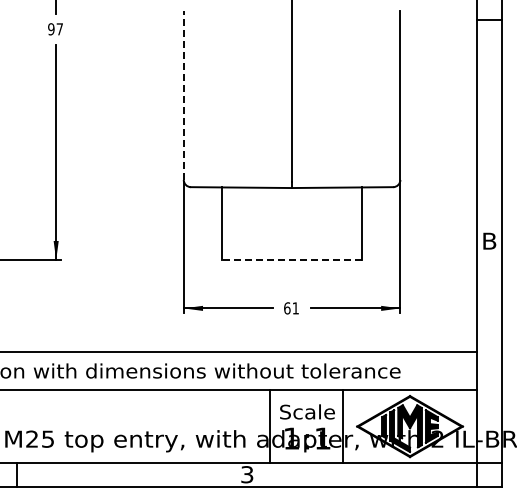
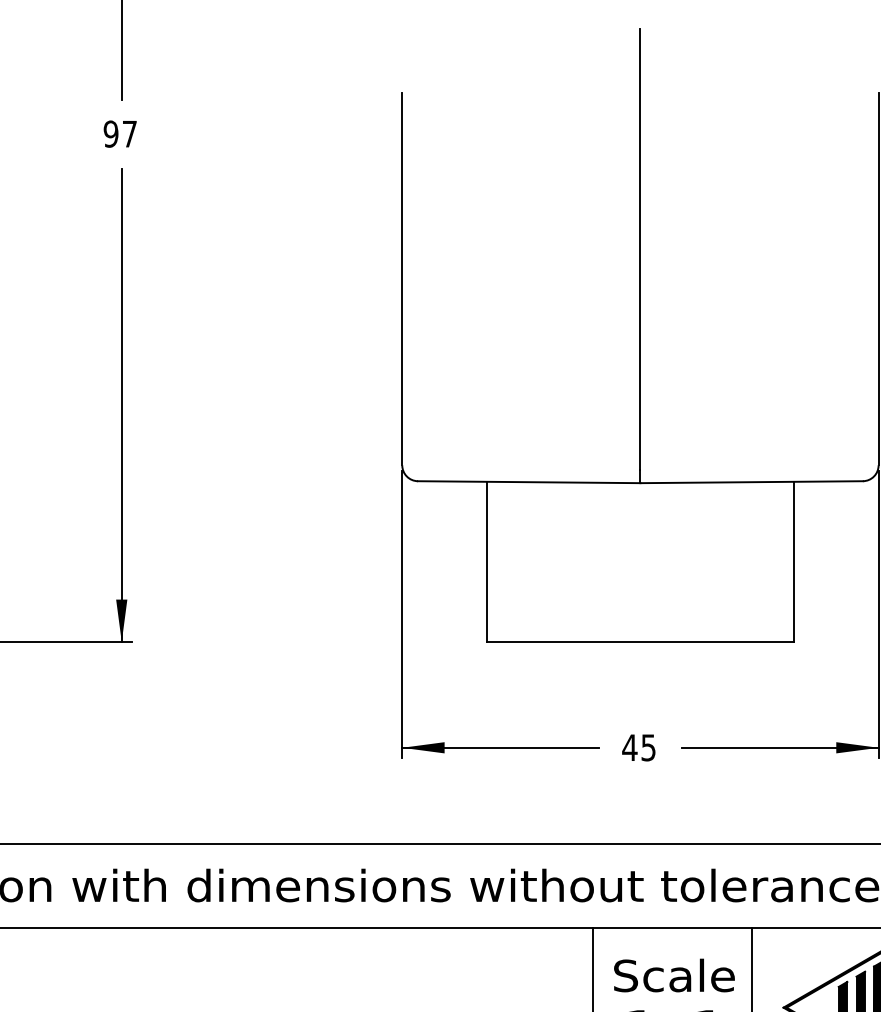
line: (183, 95) -> (401, 279), dashed -> solid
line: (292, 260) -> (641, 642), dashed -> solid
text: (290, 308) -> (636, 748), 61 -> 45

